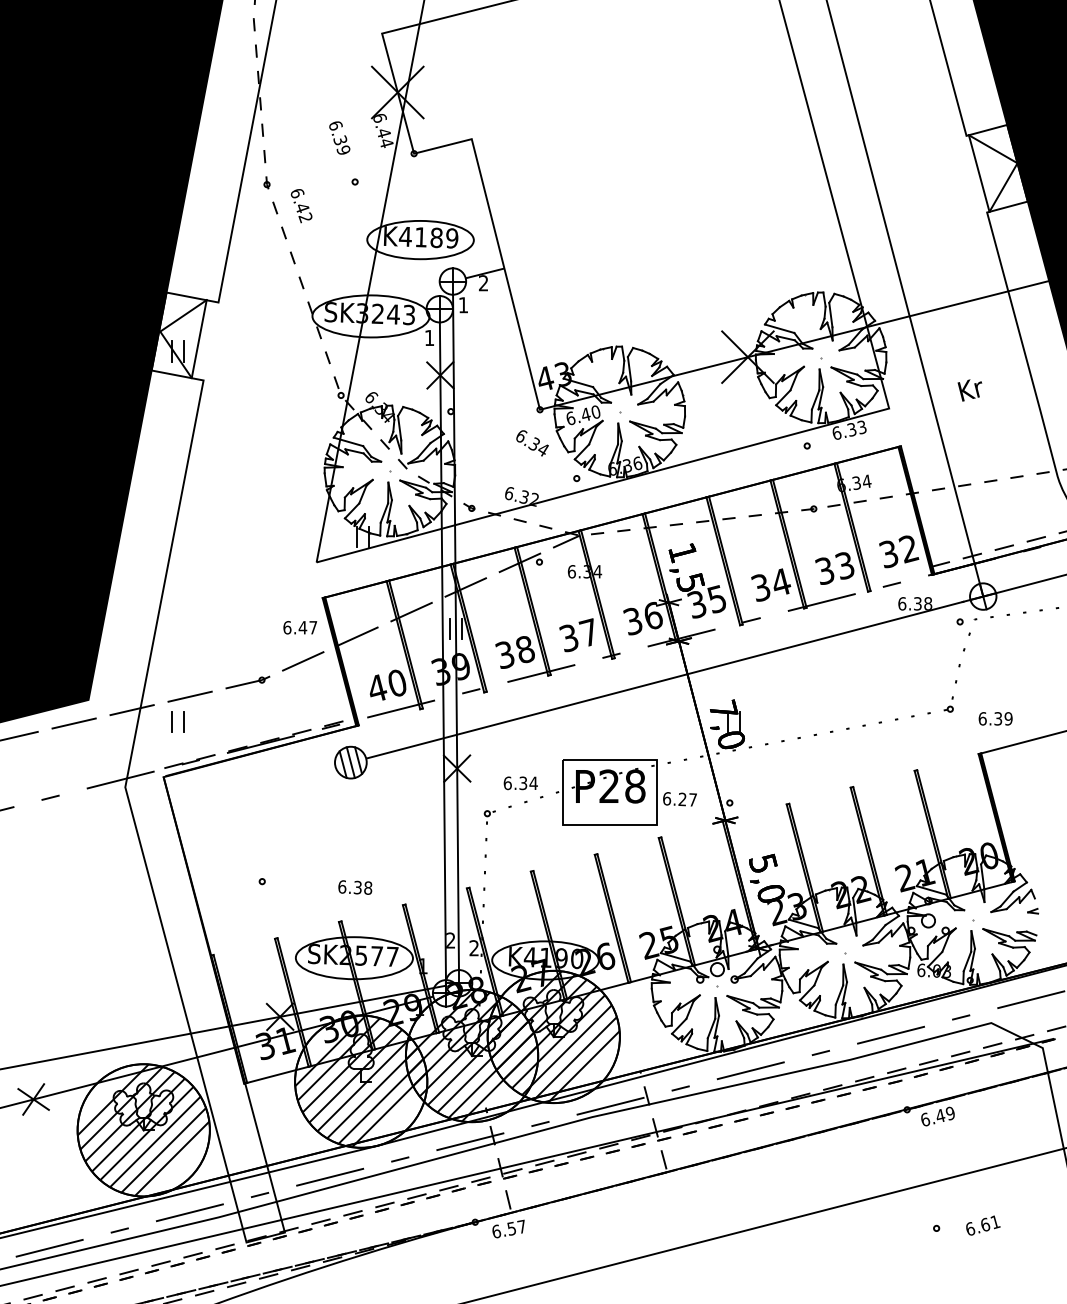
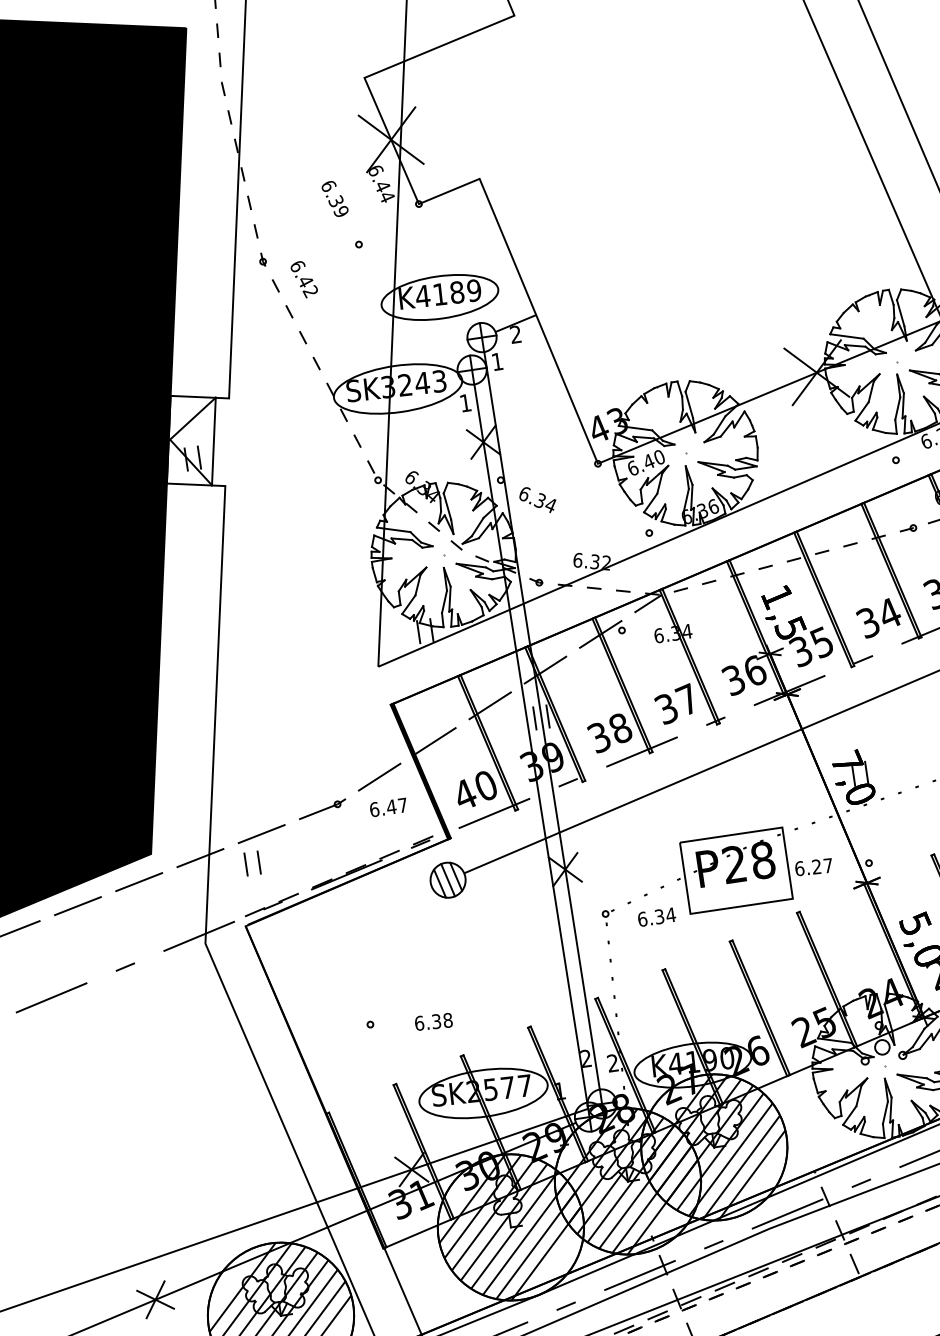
text: (532, 443) -> (537, 500), moved
text: (300, 627) -> (388, 807), moved
text: (520, 783) -> (656, 917), moved
text: (355, 887) -> (433, 1021), moved

